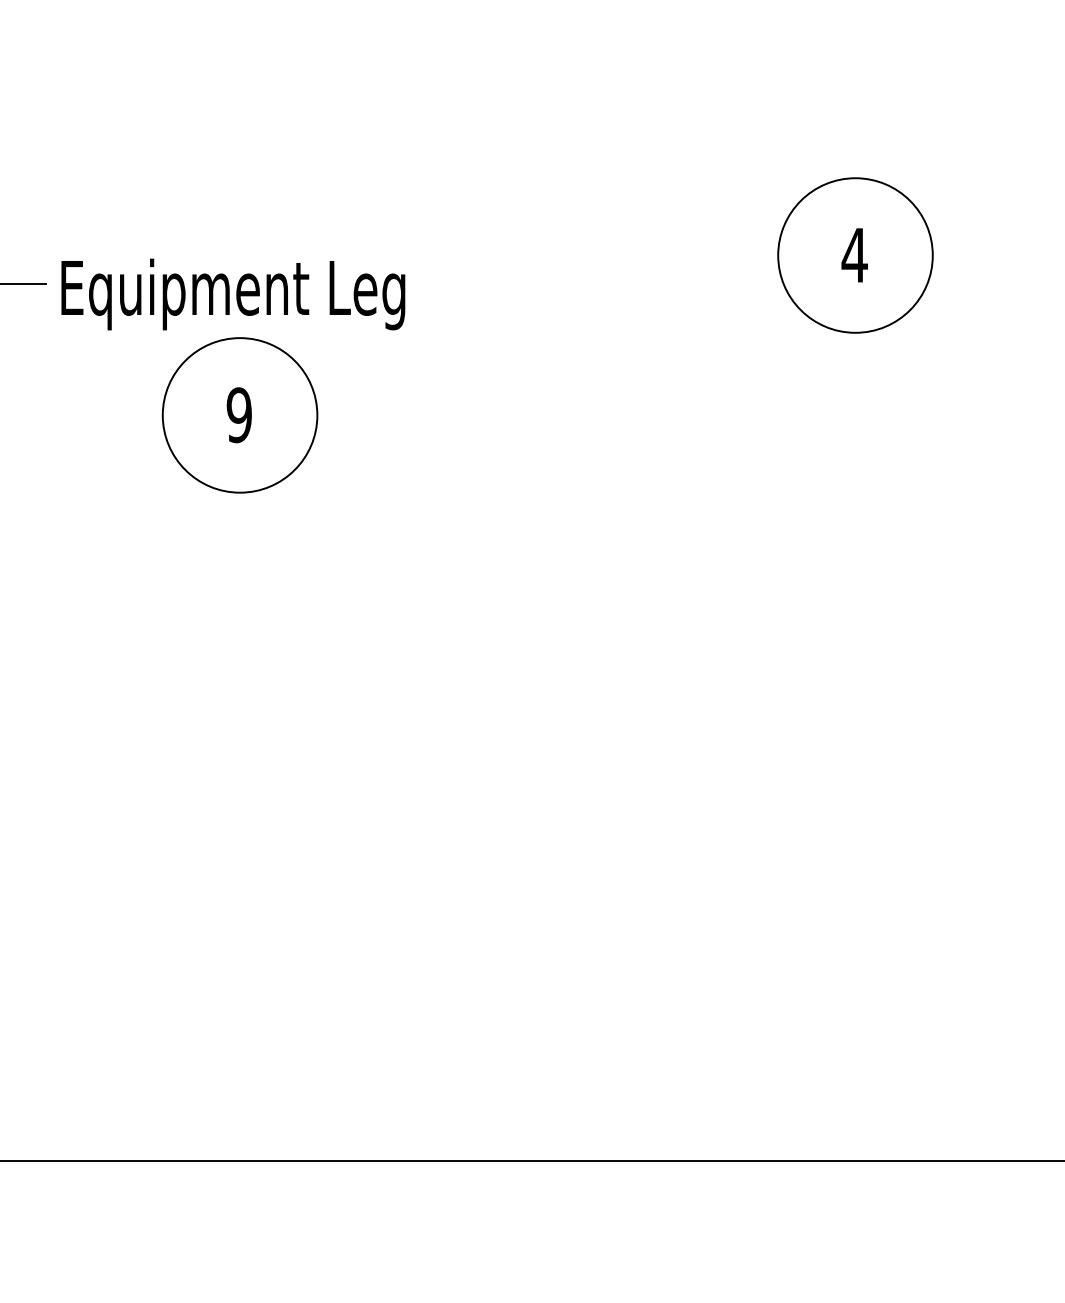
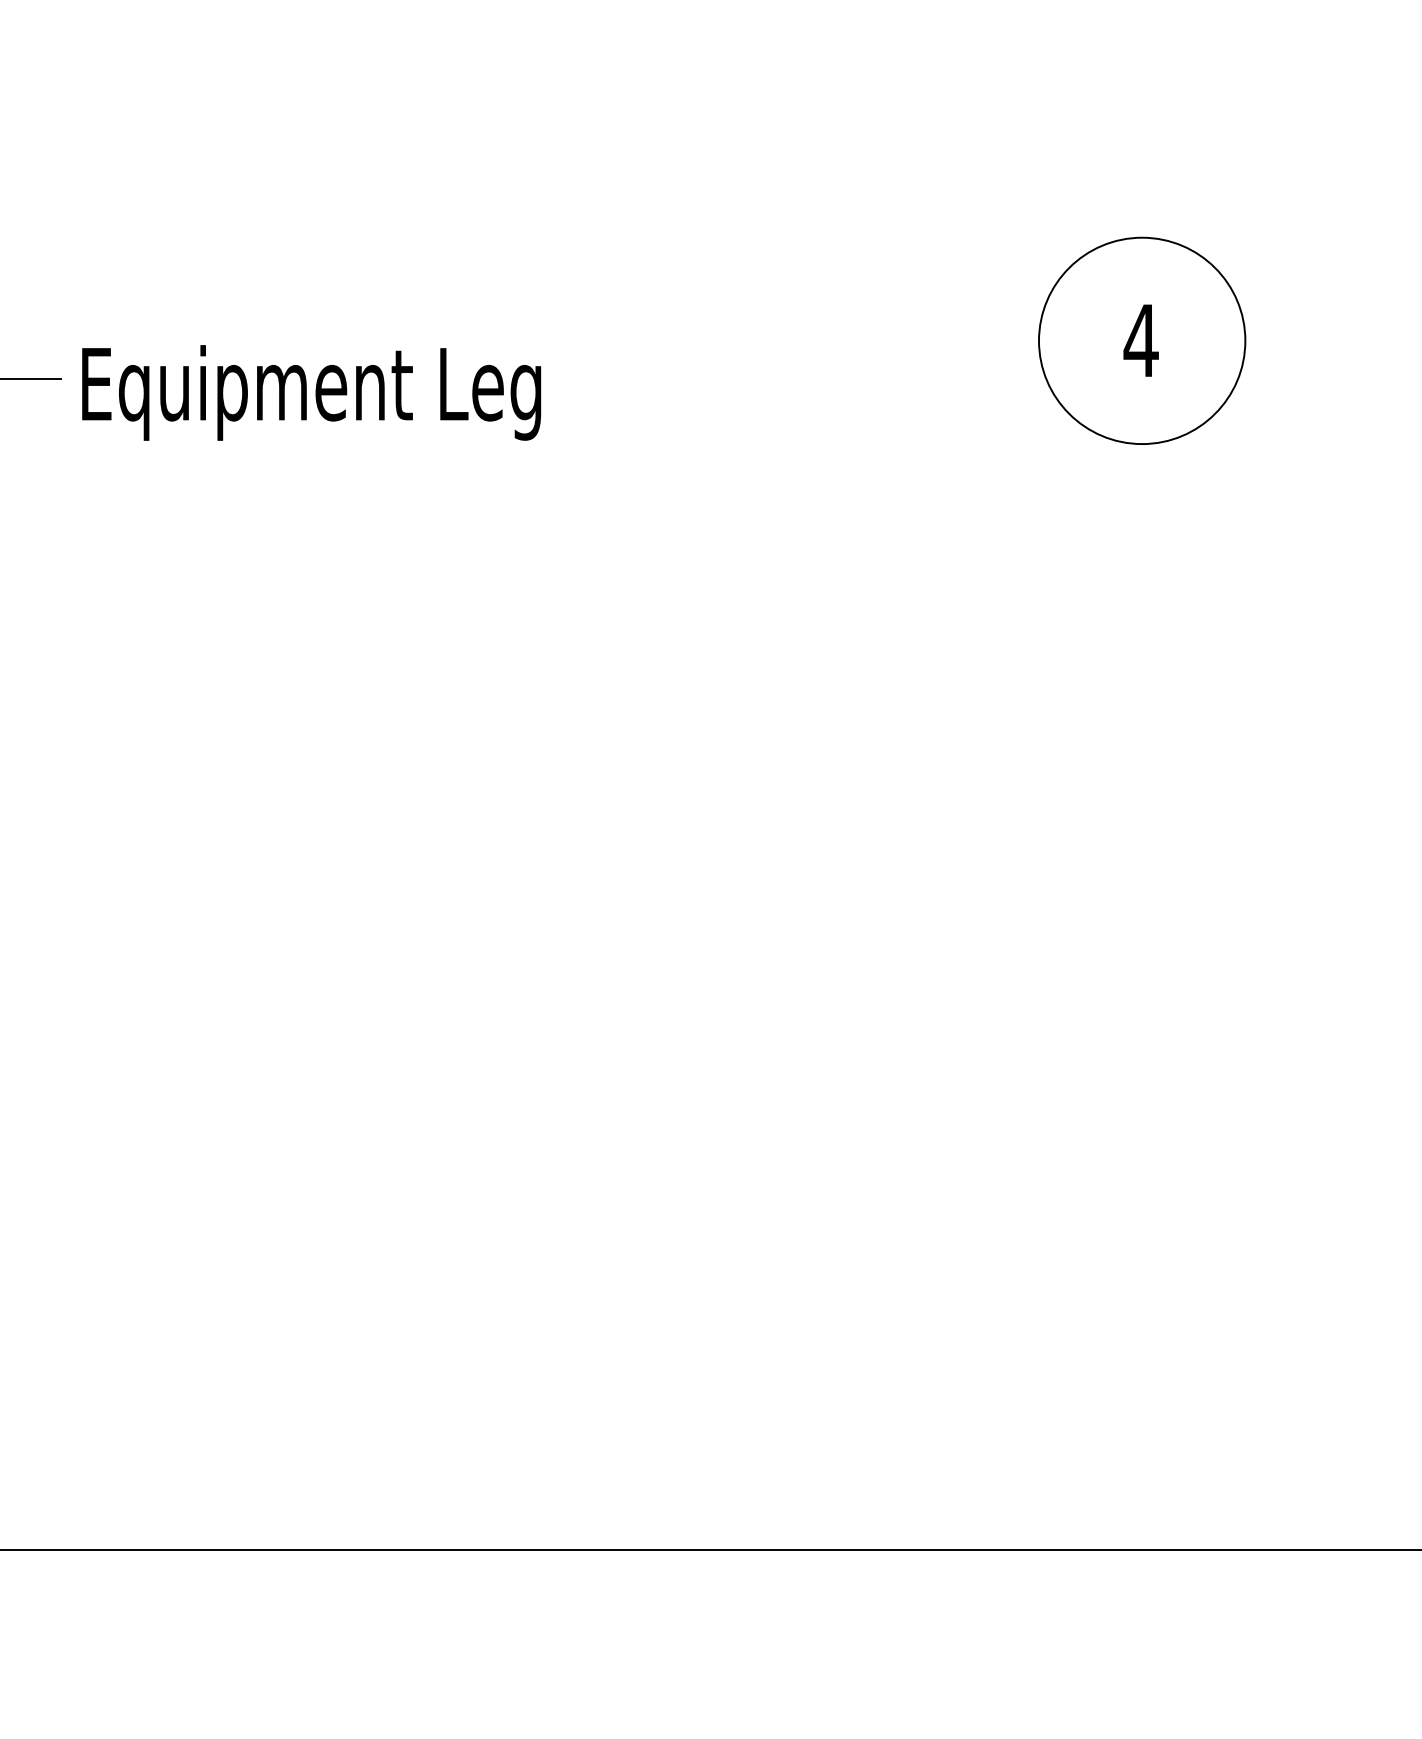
part: (239, 415) -> (320, 554), removed

